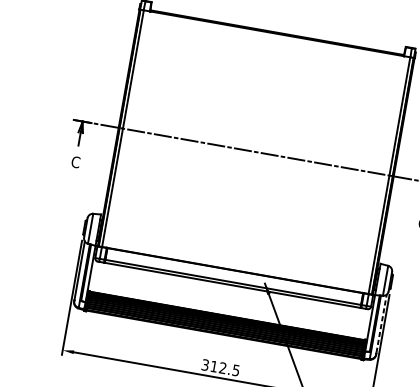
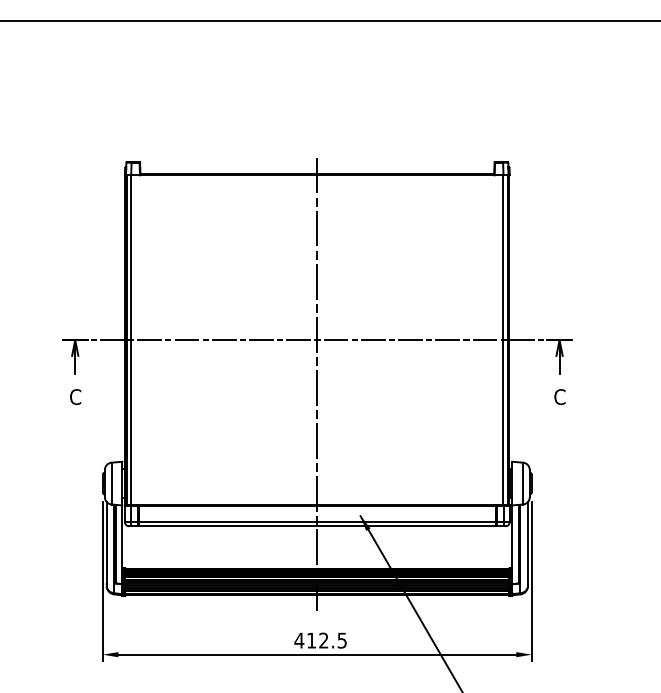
line: (250, 183) -> (317, 384), added
line: (381, 323) -> (527, 542), dashed -> solid
text: (205, 365) -> (299, 640), 312.5 -> 412.5

